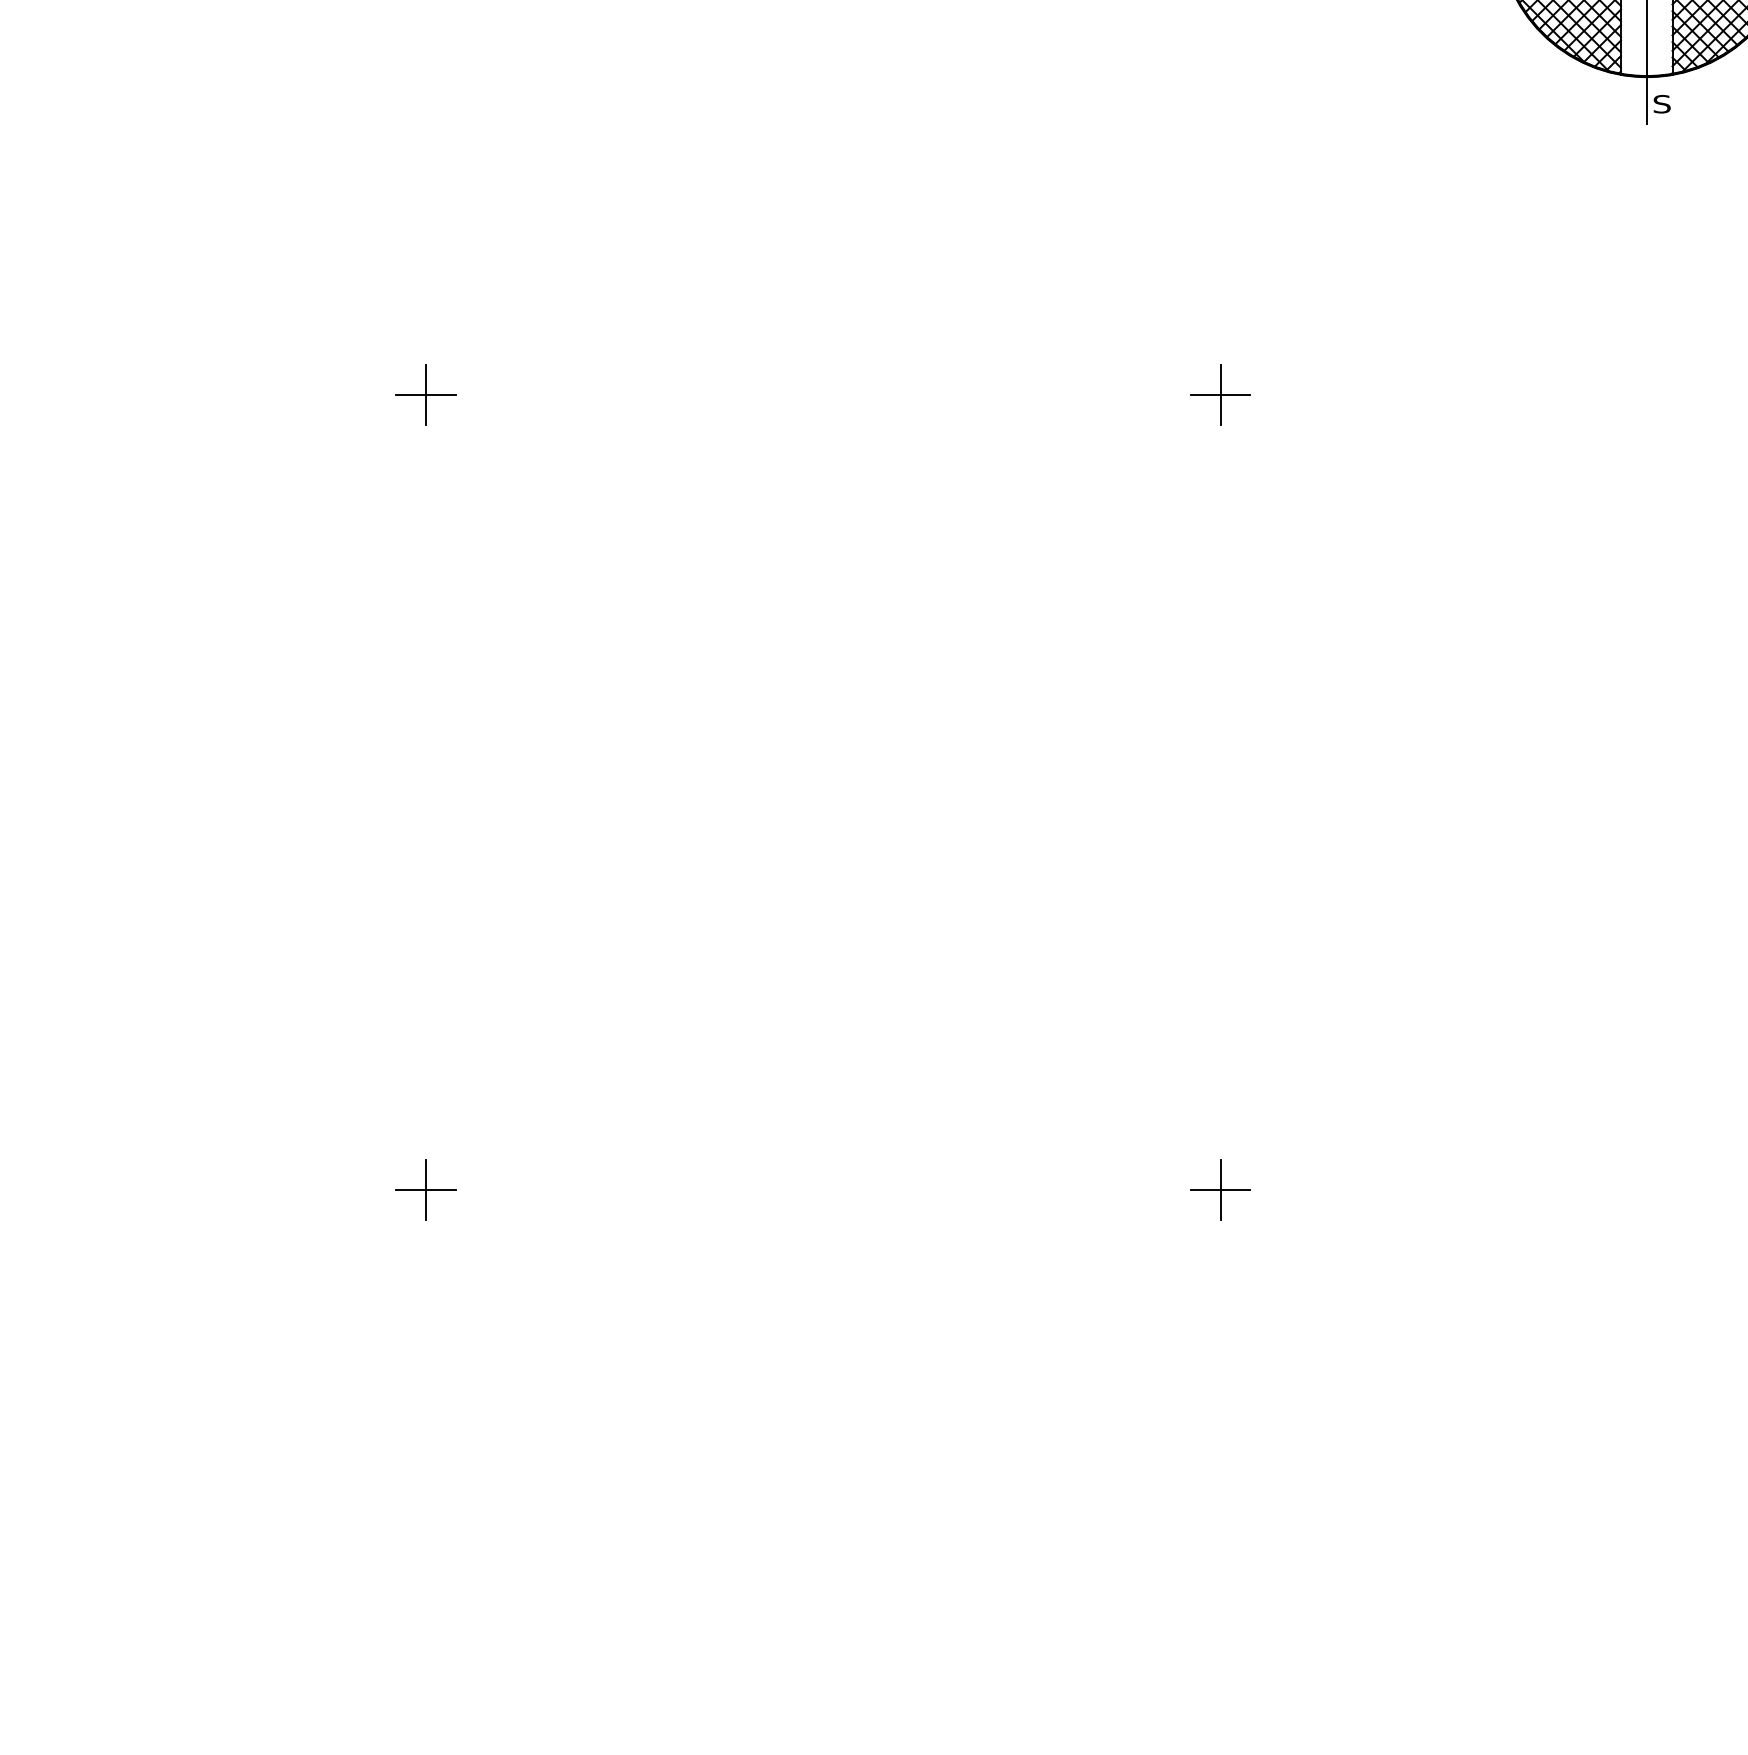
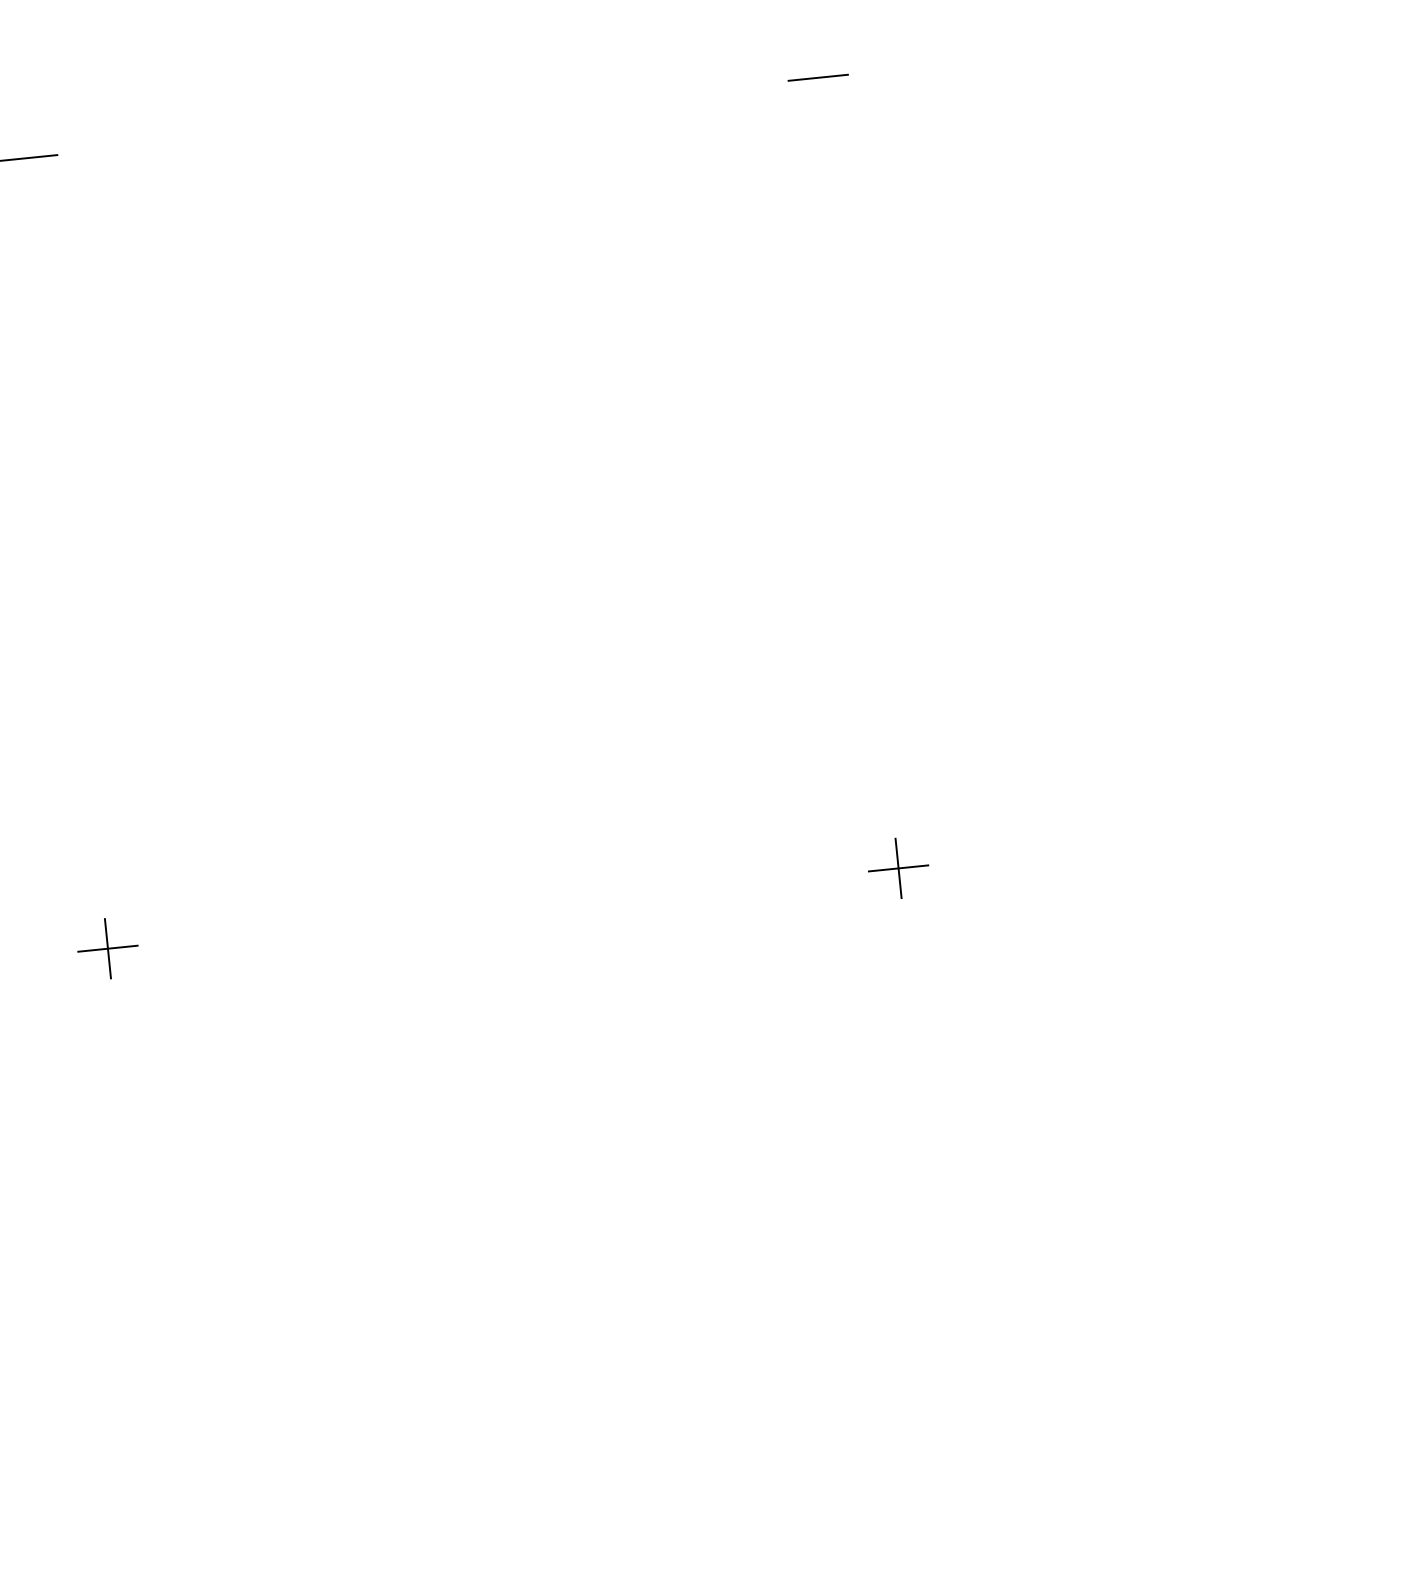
line: (425, 395) -> (27, 158), removed
line: (1220, 395) -> (818, 78), removed

